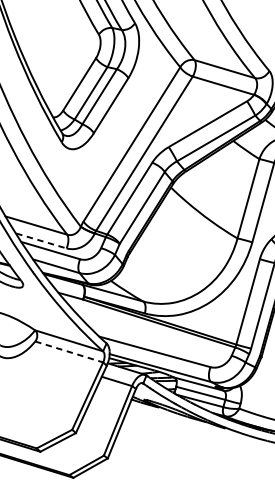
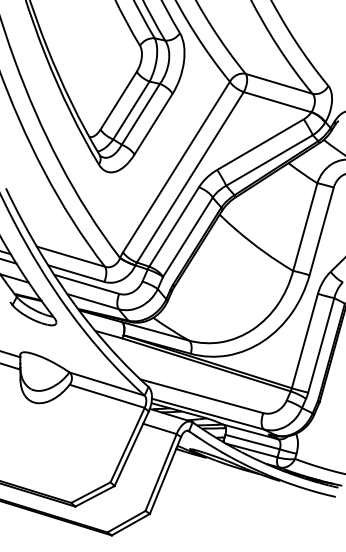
line: (42, 240) -> (77, 273), dashed -> solid
line: (69, 352) -> (107, 396), dashed -> solid

